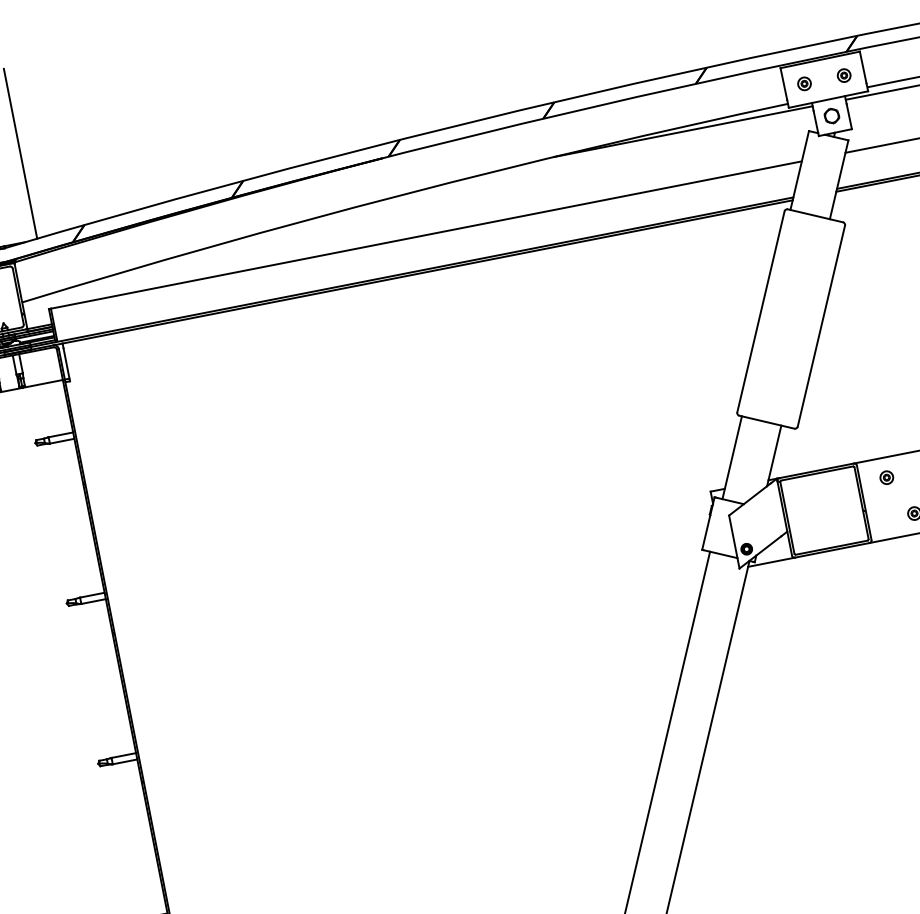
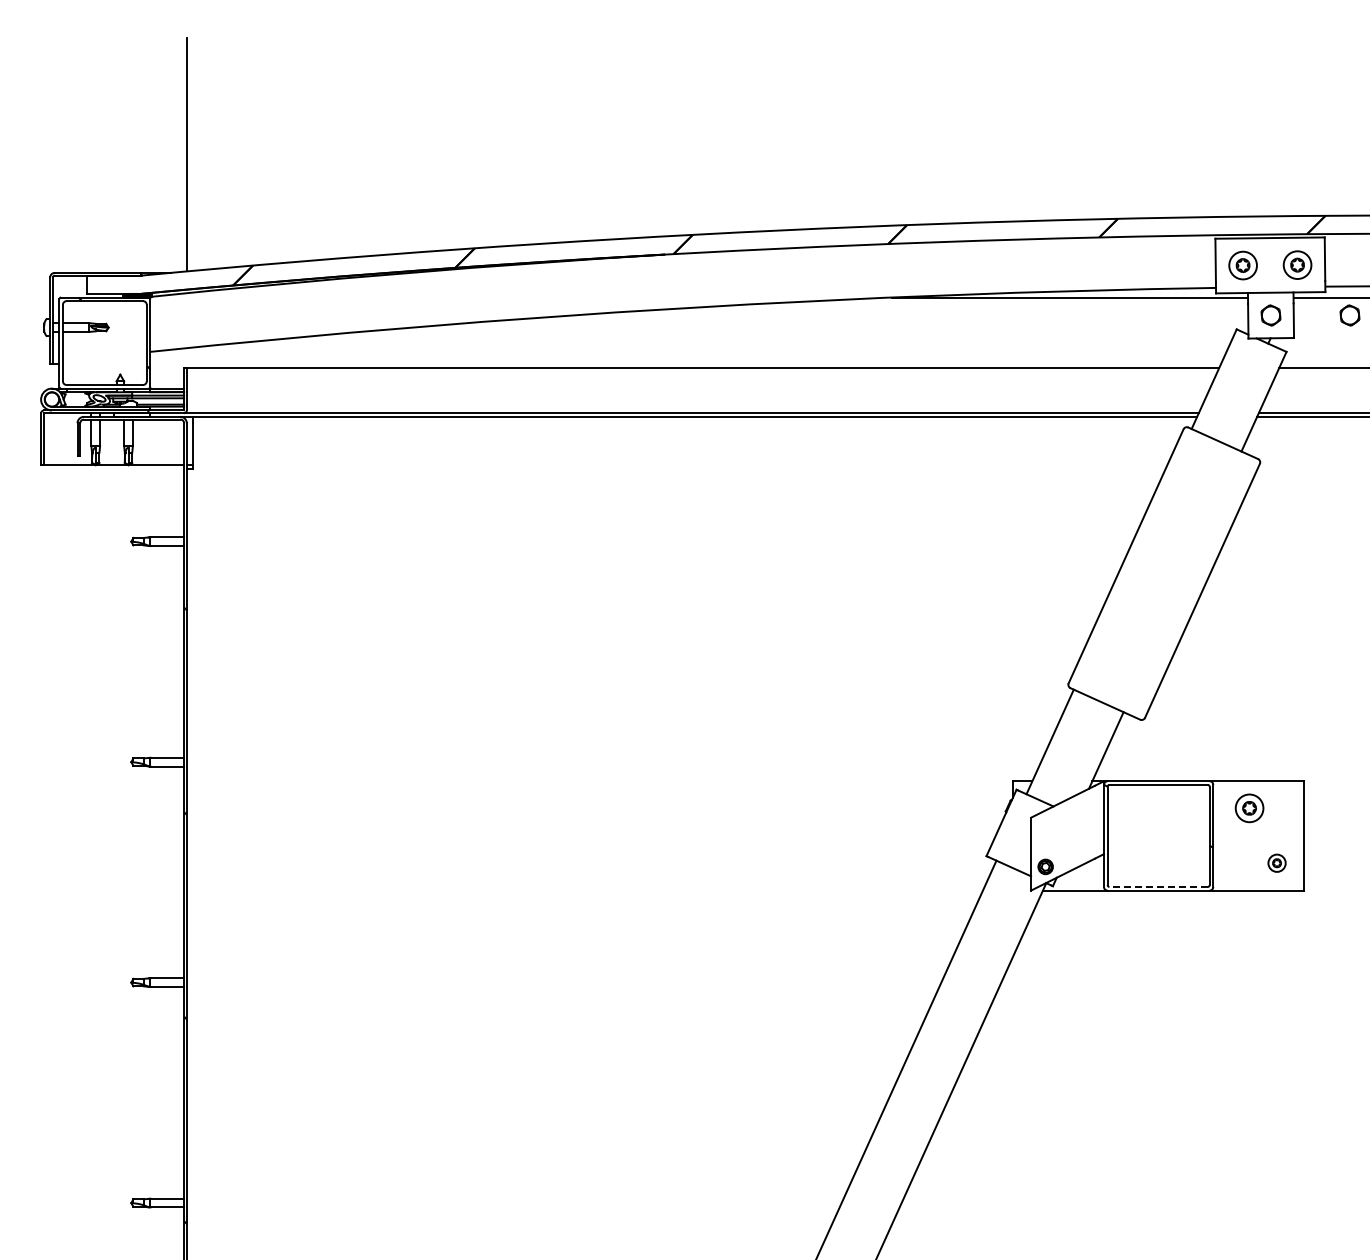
part: (843, 75) -> (1297, 264), size x1.6
part: (804, 83) -> (1242, 265), size x1.6
part: (889, 104) -> (1349, 315), added
part: (886, 477) -> (1249, 808), size x1.6
line: (831, 547) -> (1158, 886), solid -> dashed

